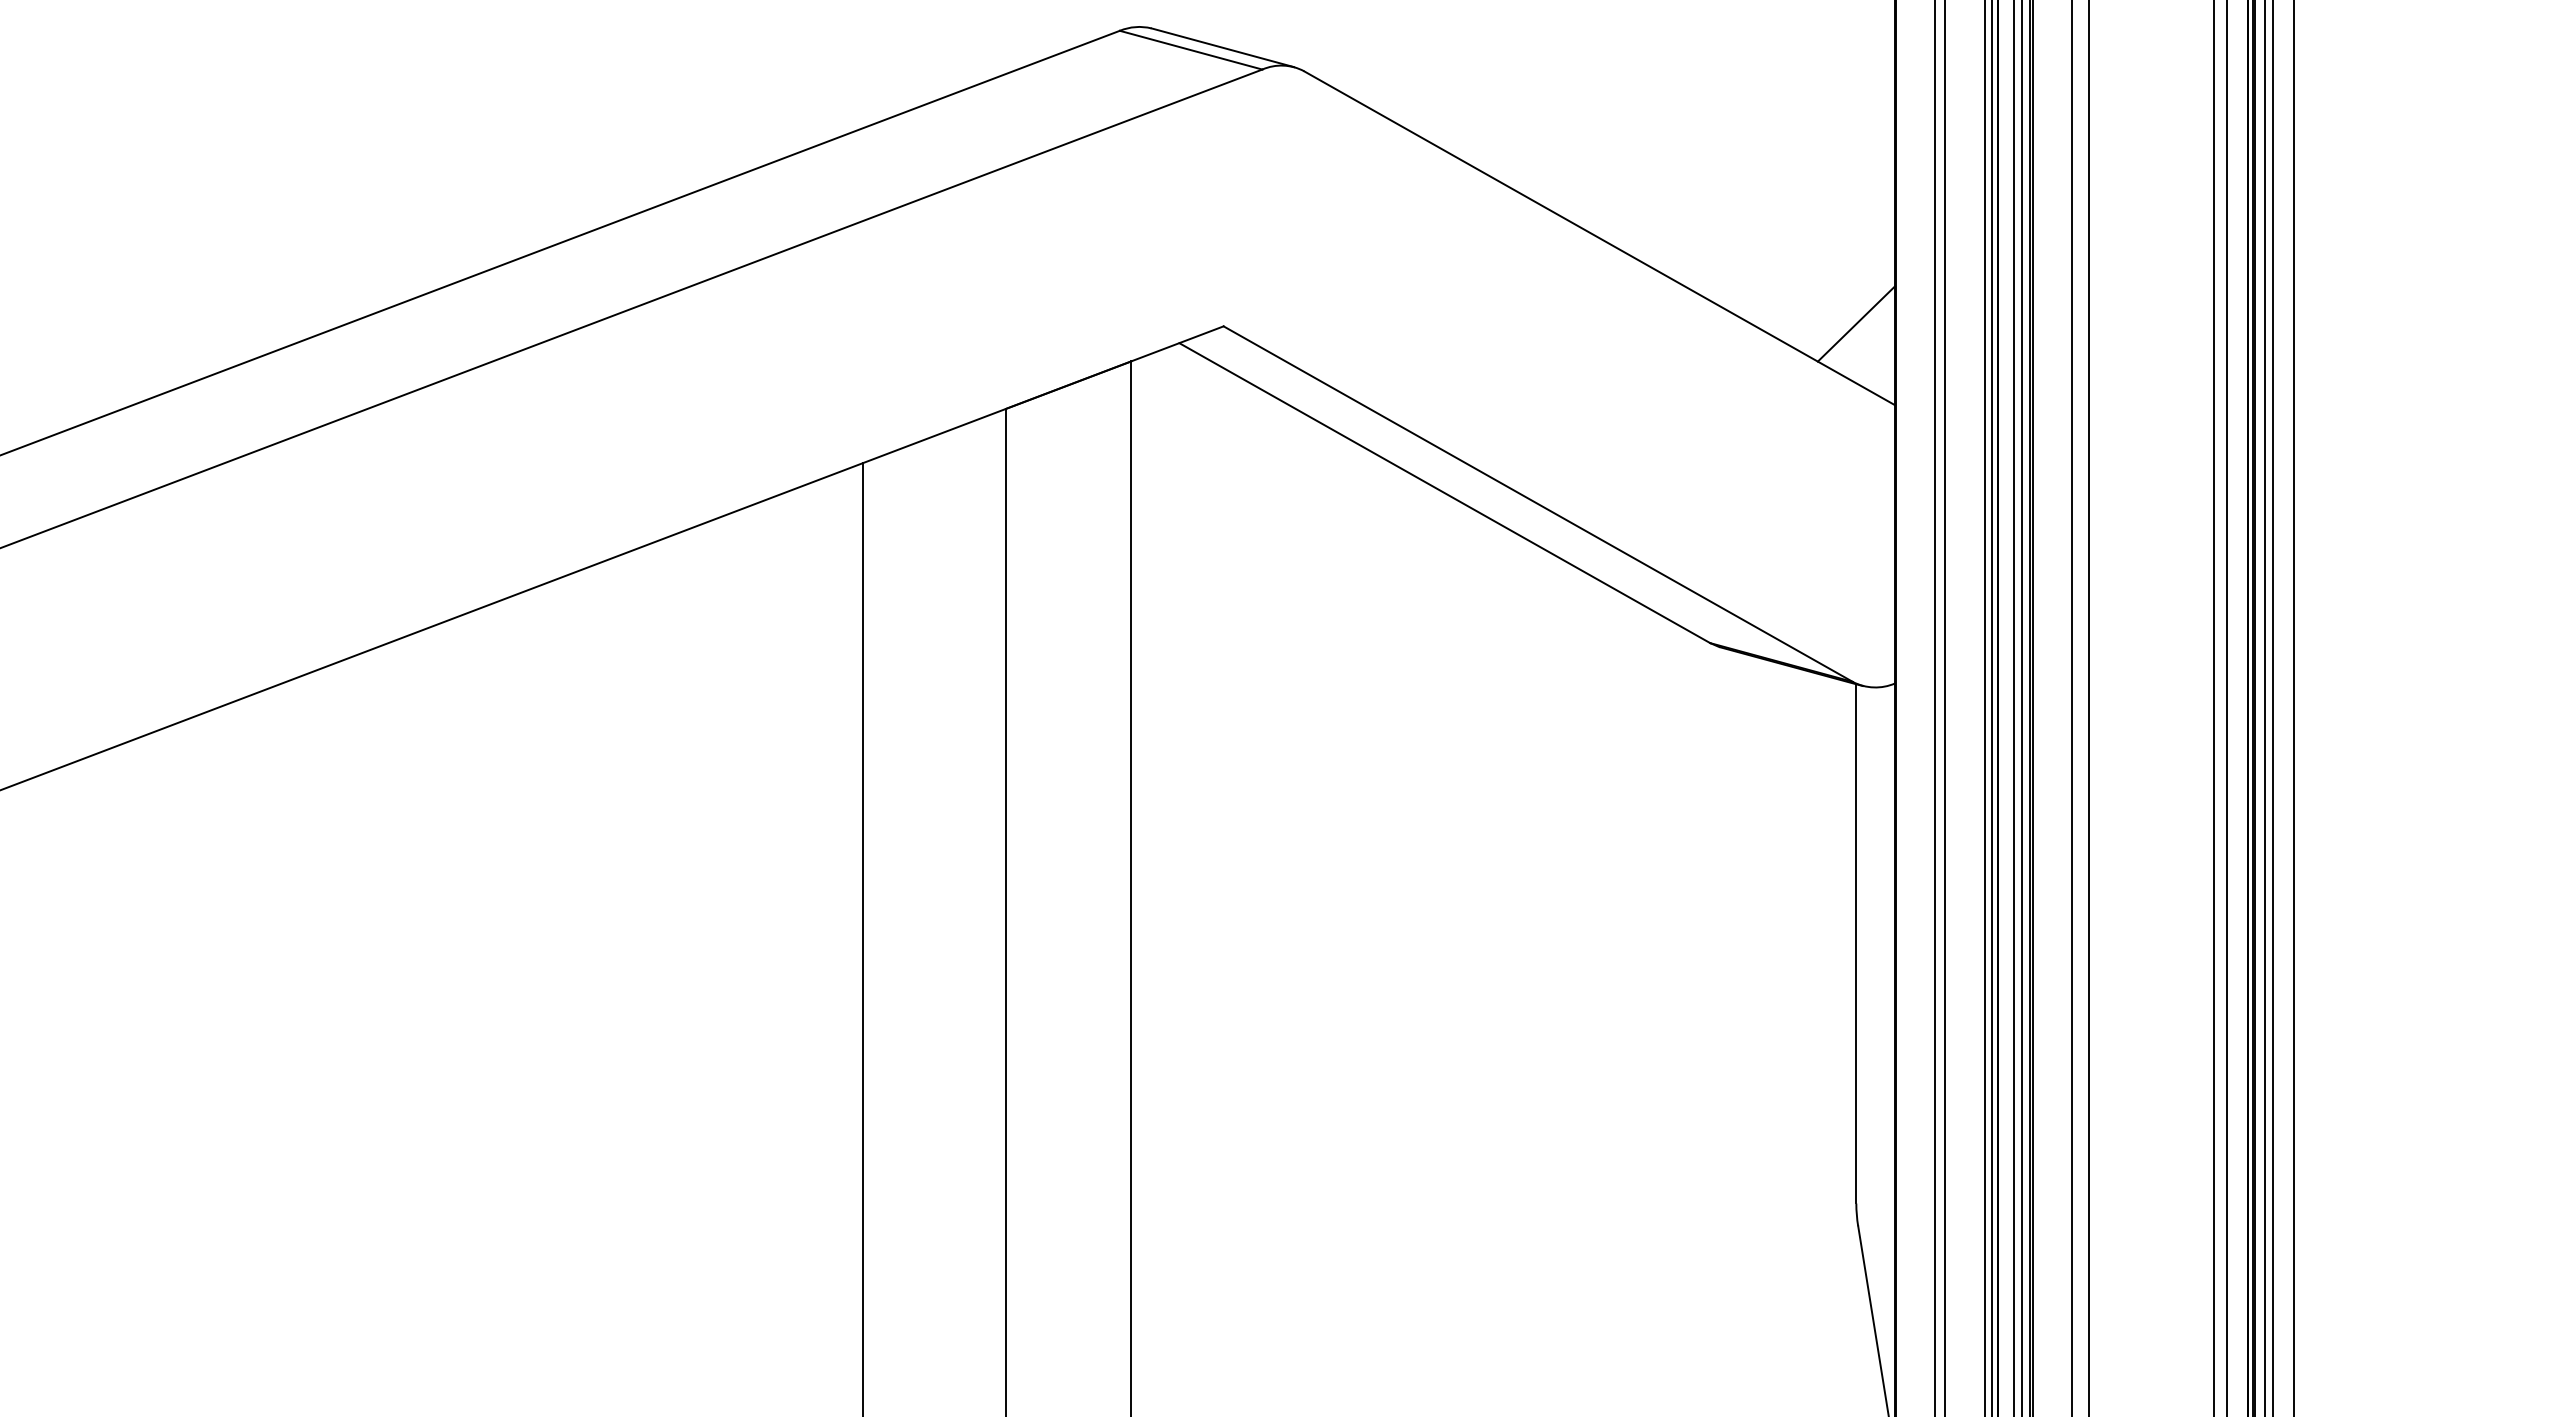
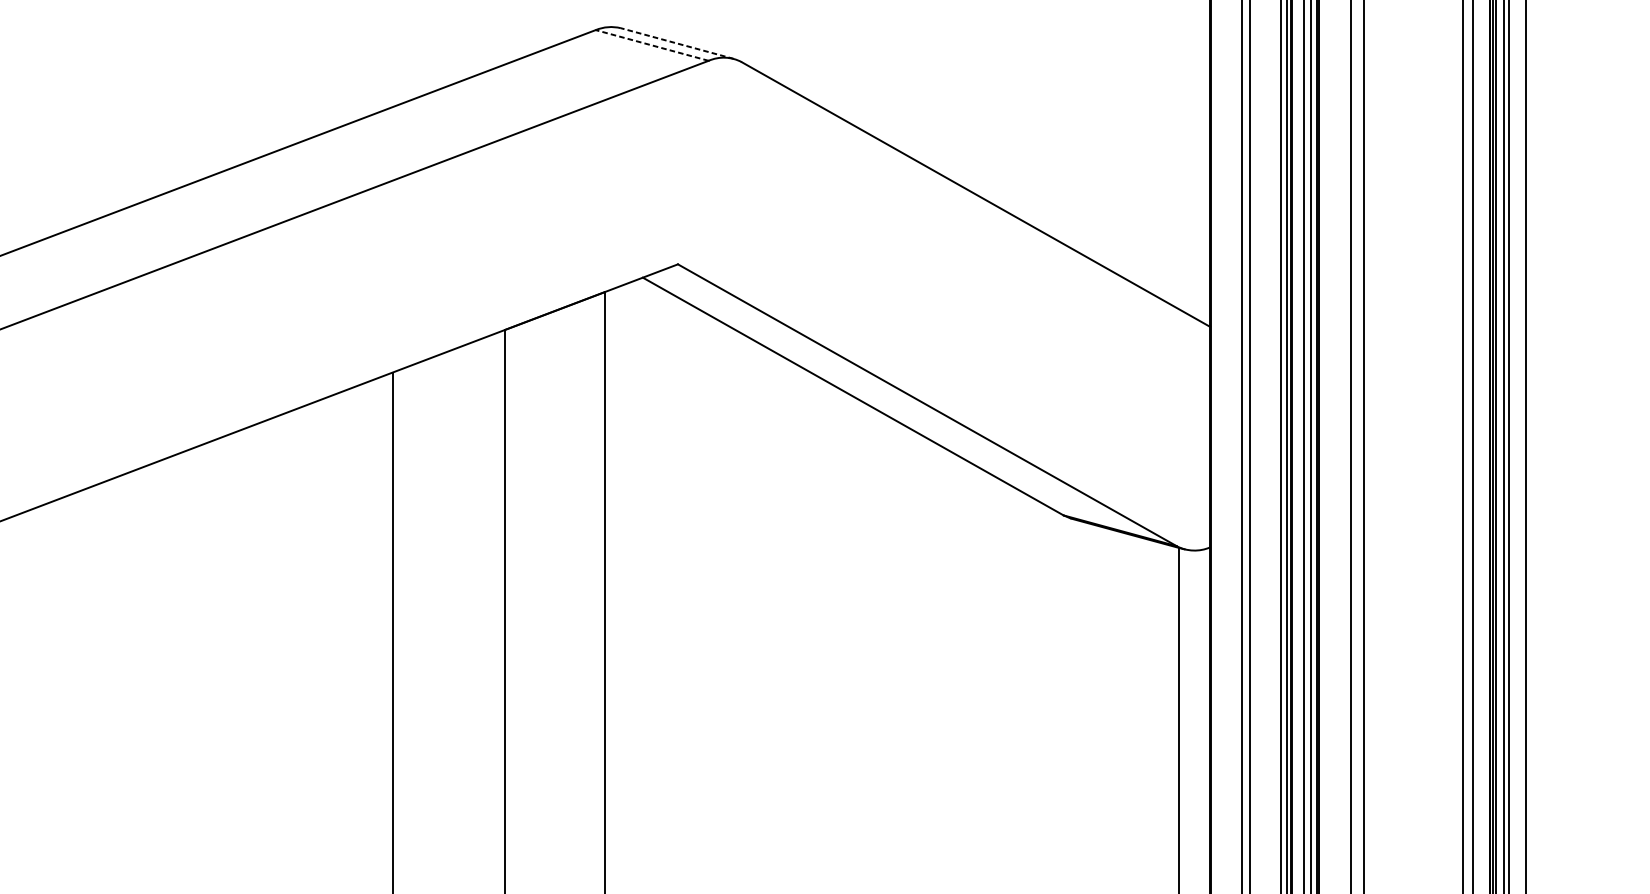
line: (1222, 47) -> (677, 43), solid -> dashed
line: (1191, 50) -> (652, 45), solid -> dashed
line: (1856, 323) -> (1179, 262), removed

